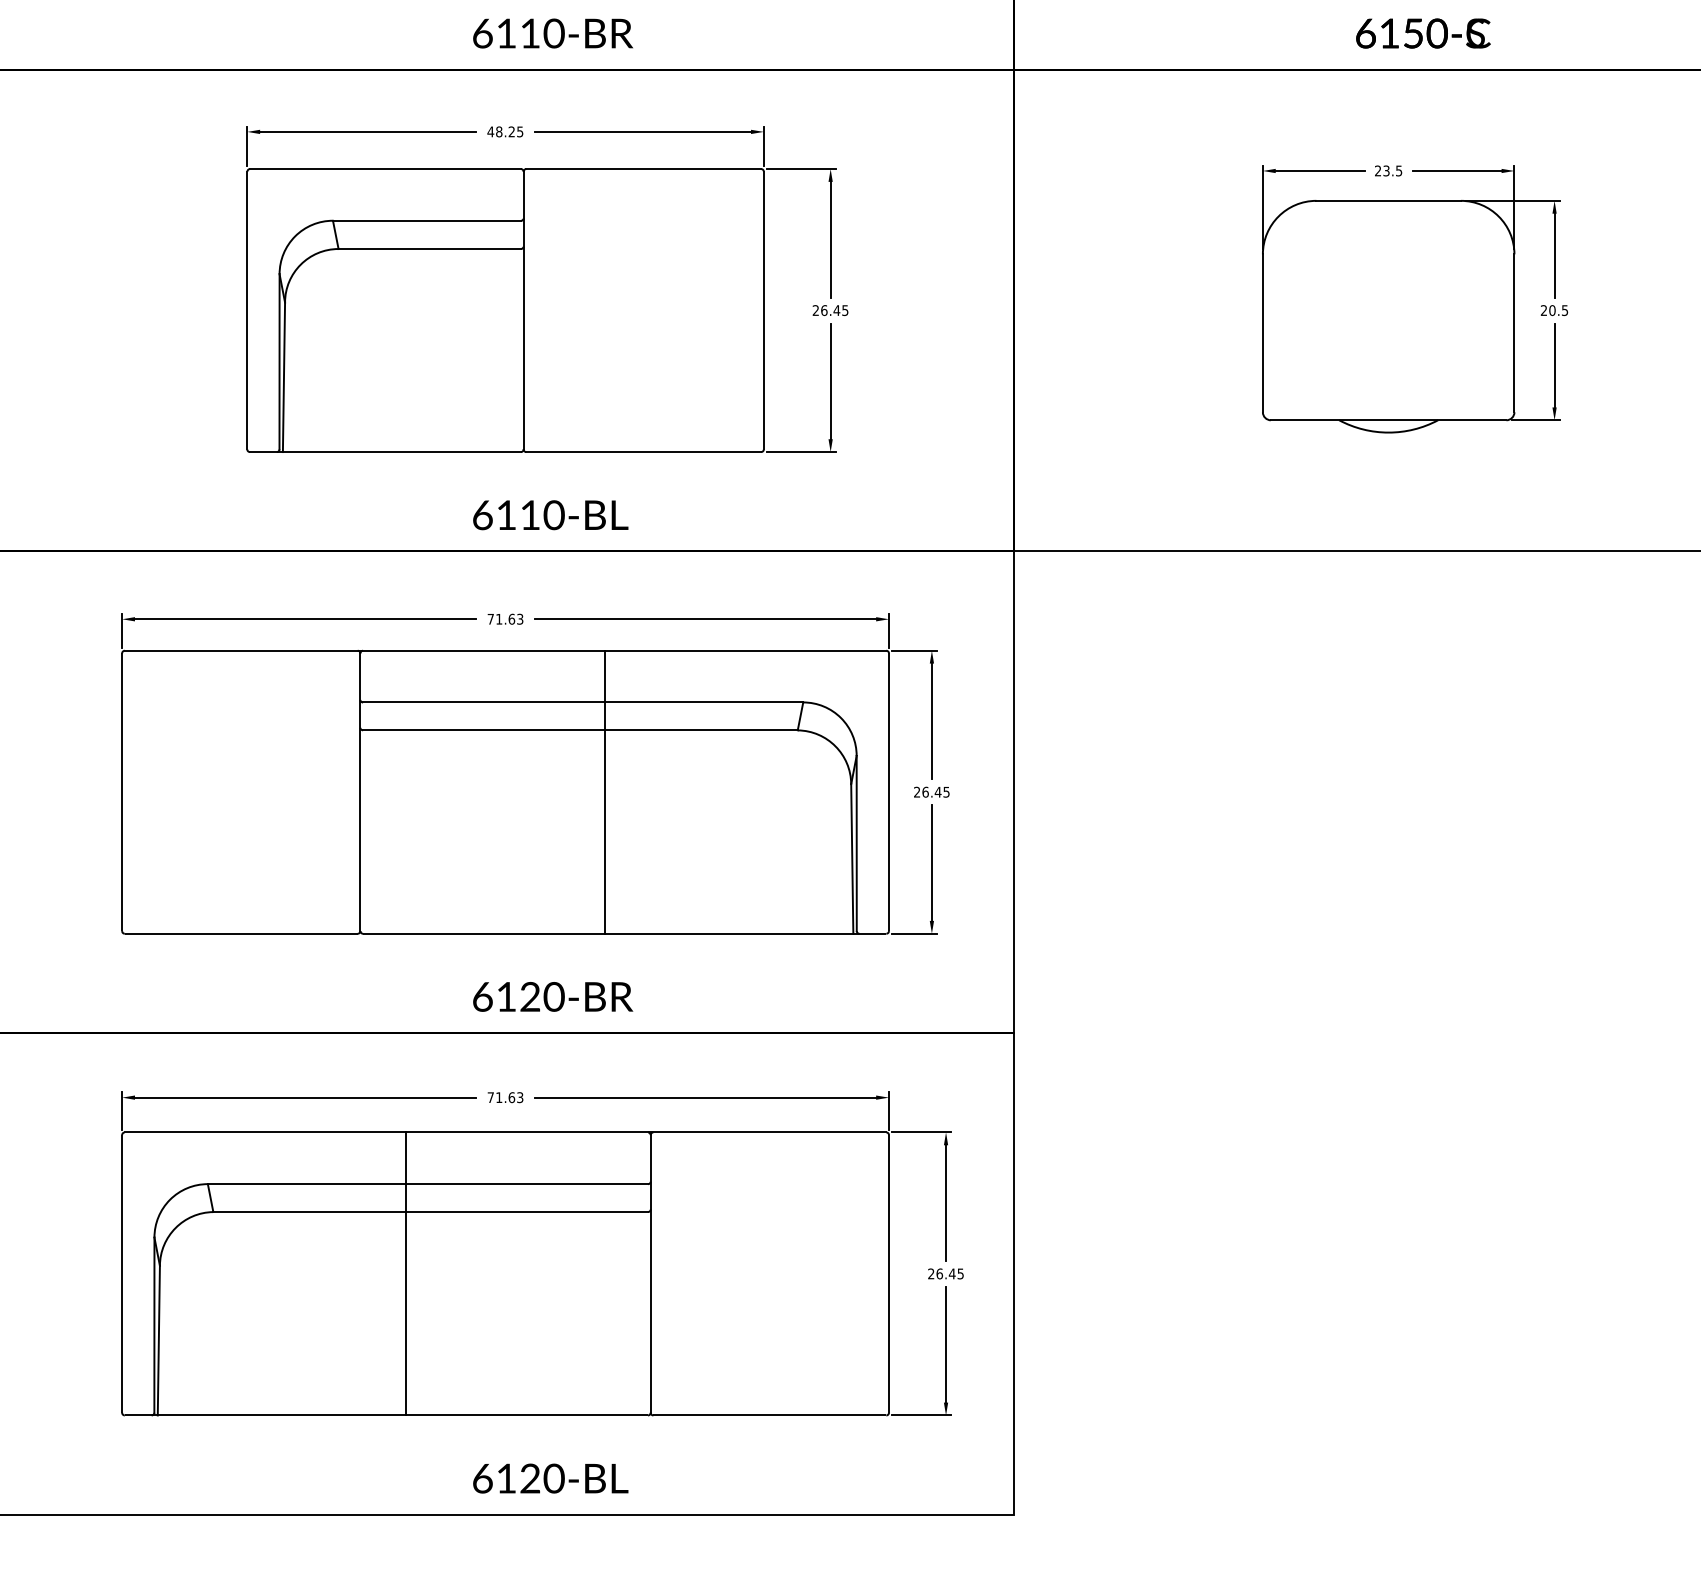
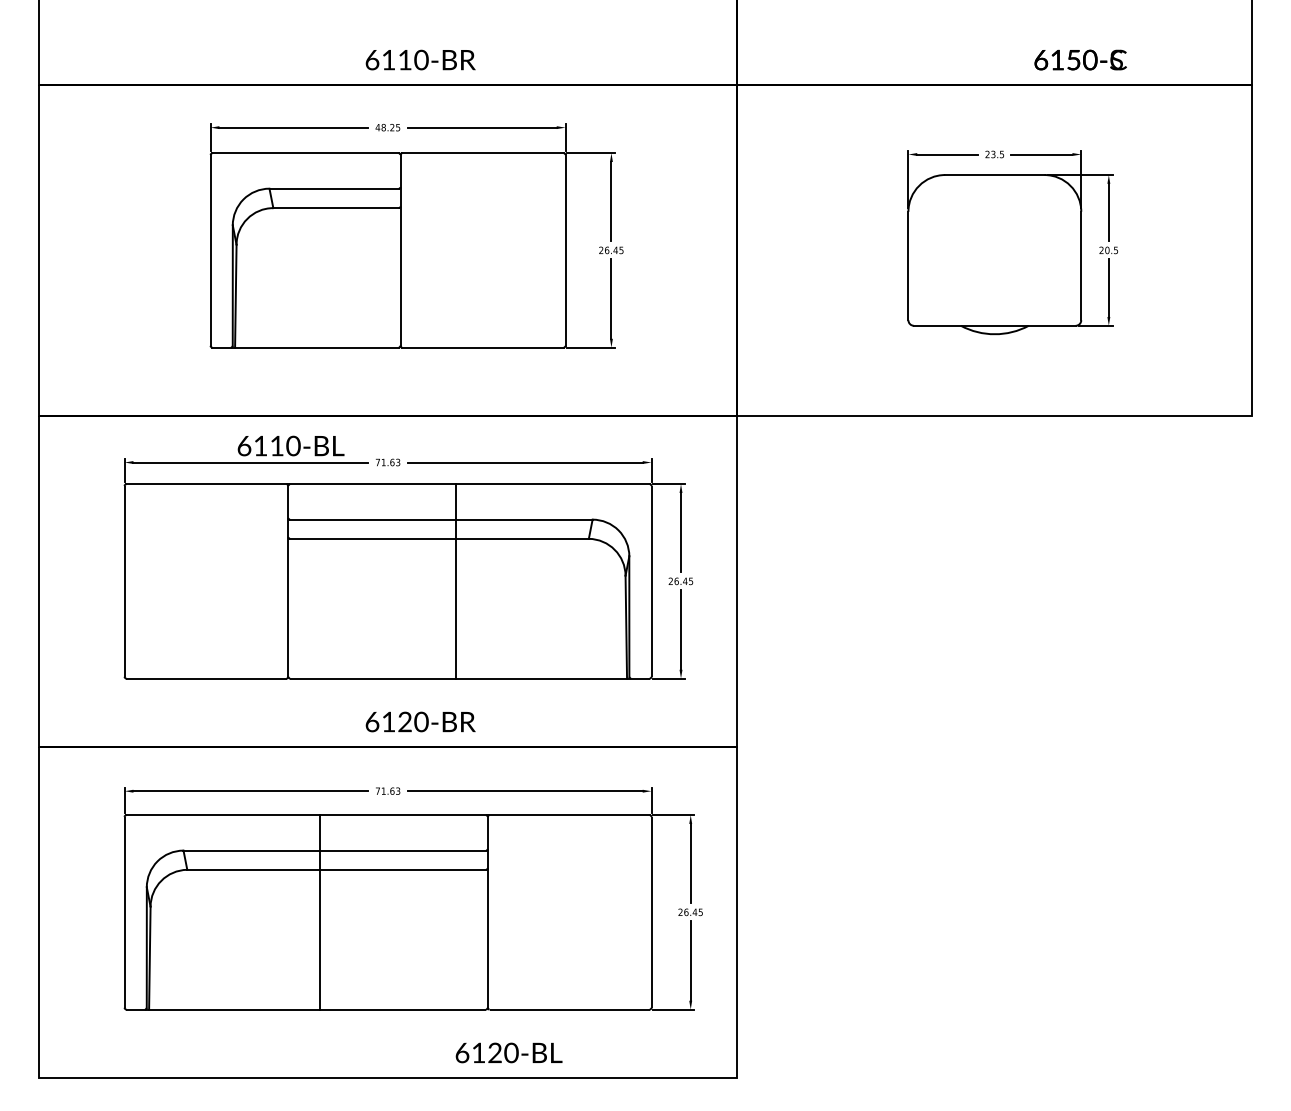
text: (1423, 32) -> (1080, 59), moved
text: (549, 514) -> (290, 445), moved
text: (549, 1477) -> (508, 1052), moved

